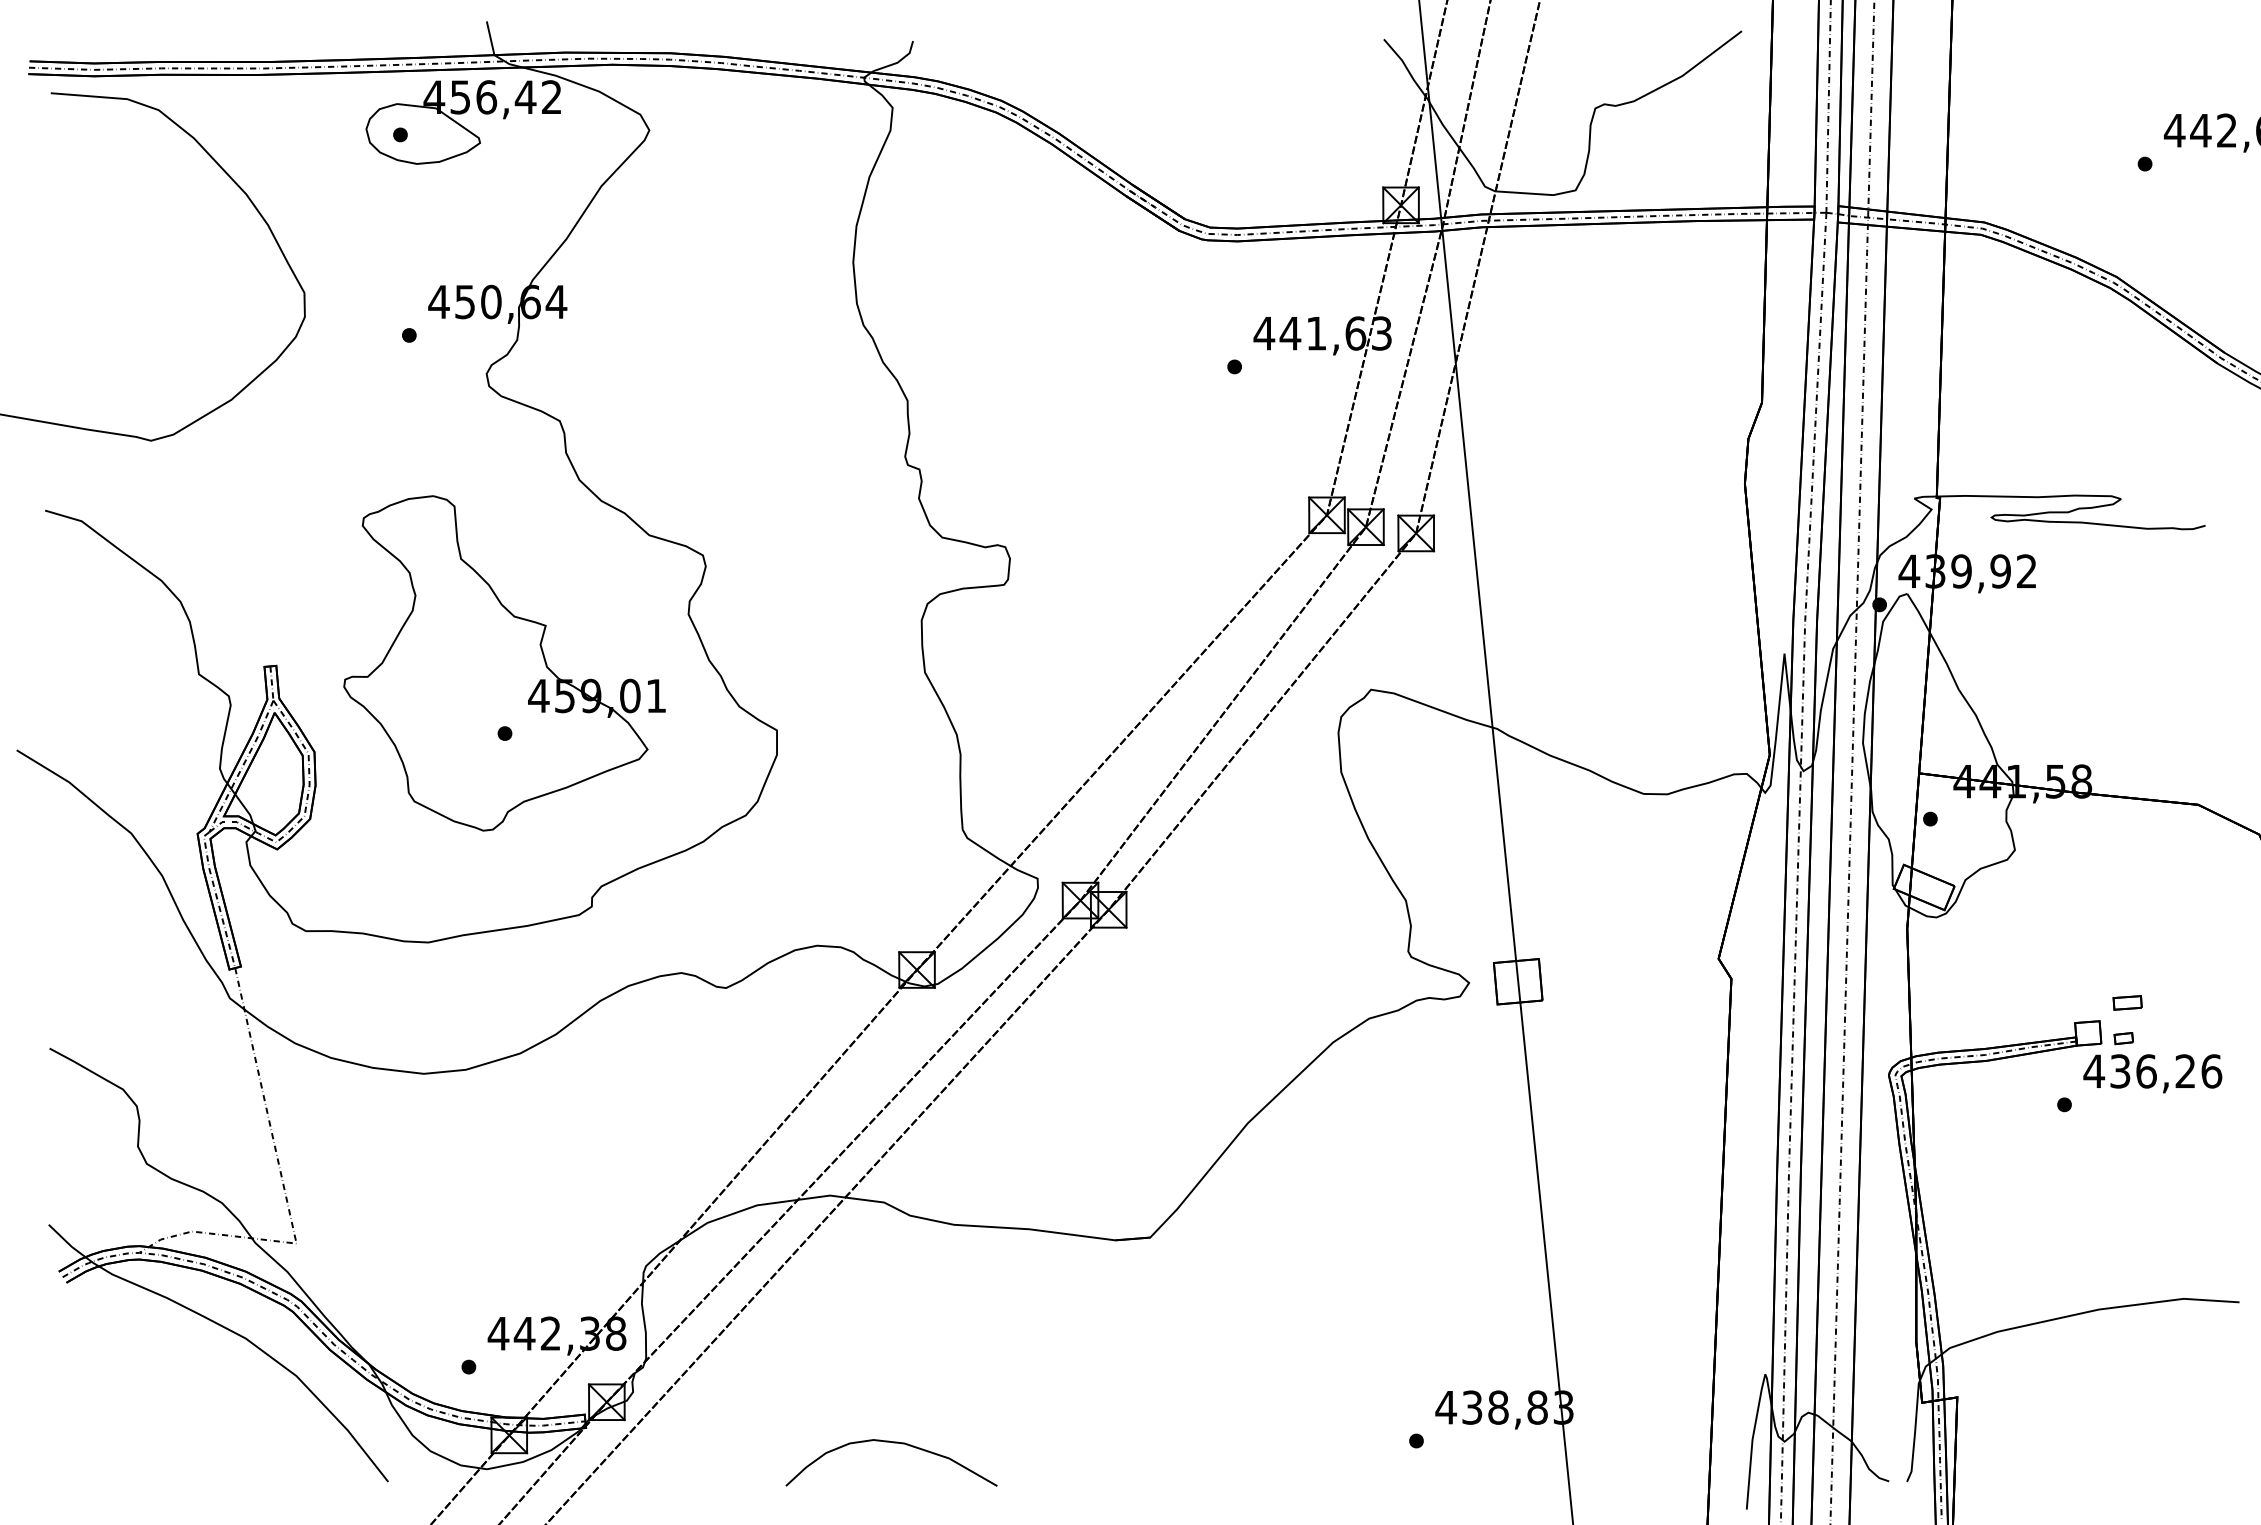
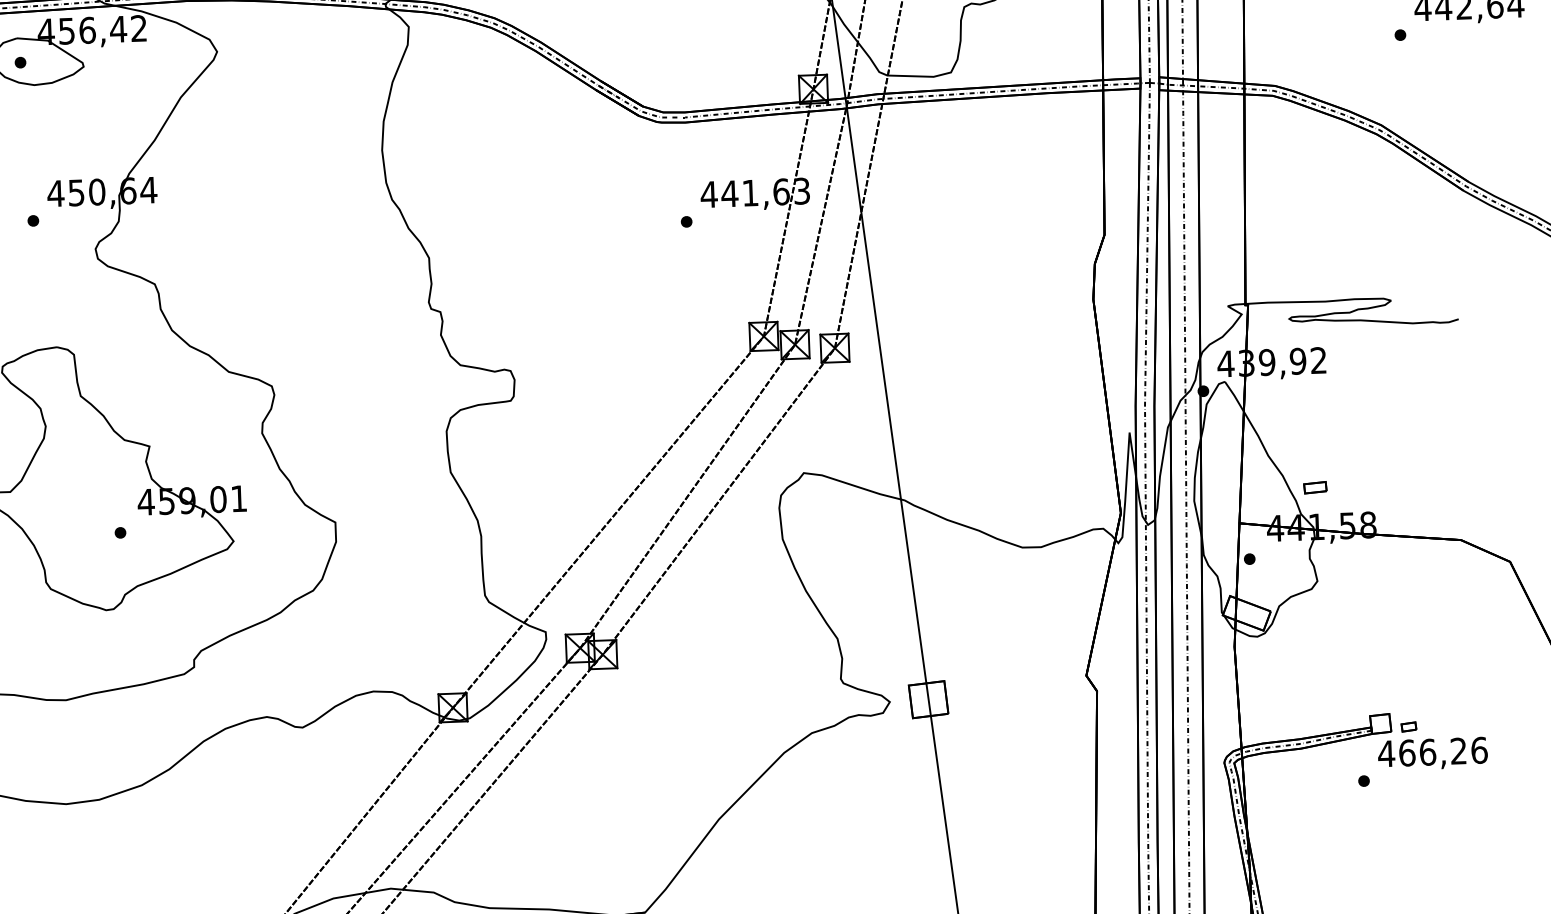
part: (2127, 1002) -> (1315, 487), moved
text: (2120, 1071) -> (1407, 753), 436,26 -> 466,26

